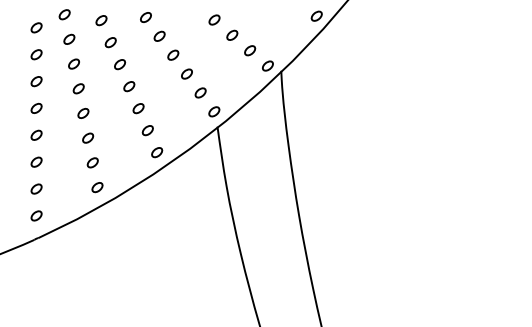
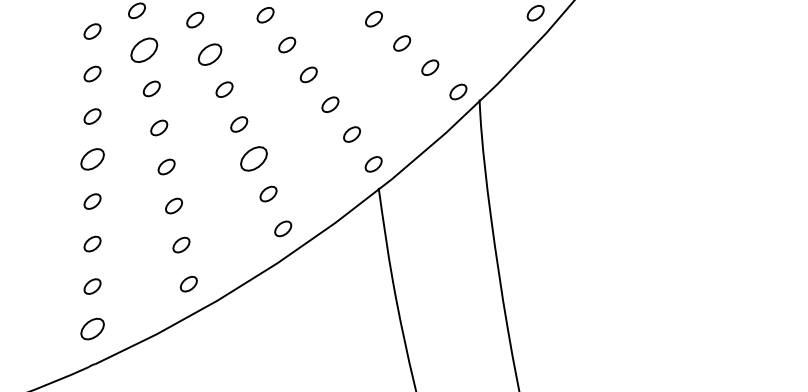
part: (69, 38) -> (144, 48), size x1.6
part: (110, 42) -> (209, 54), size x1.4
part: (36, 107) -> (92, 157), size x1.4
part: (138, 108) -> (253, 159), size x1.6
part: (36, 215) -> (92, 328), size x1.4

